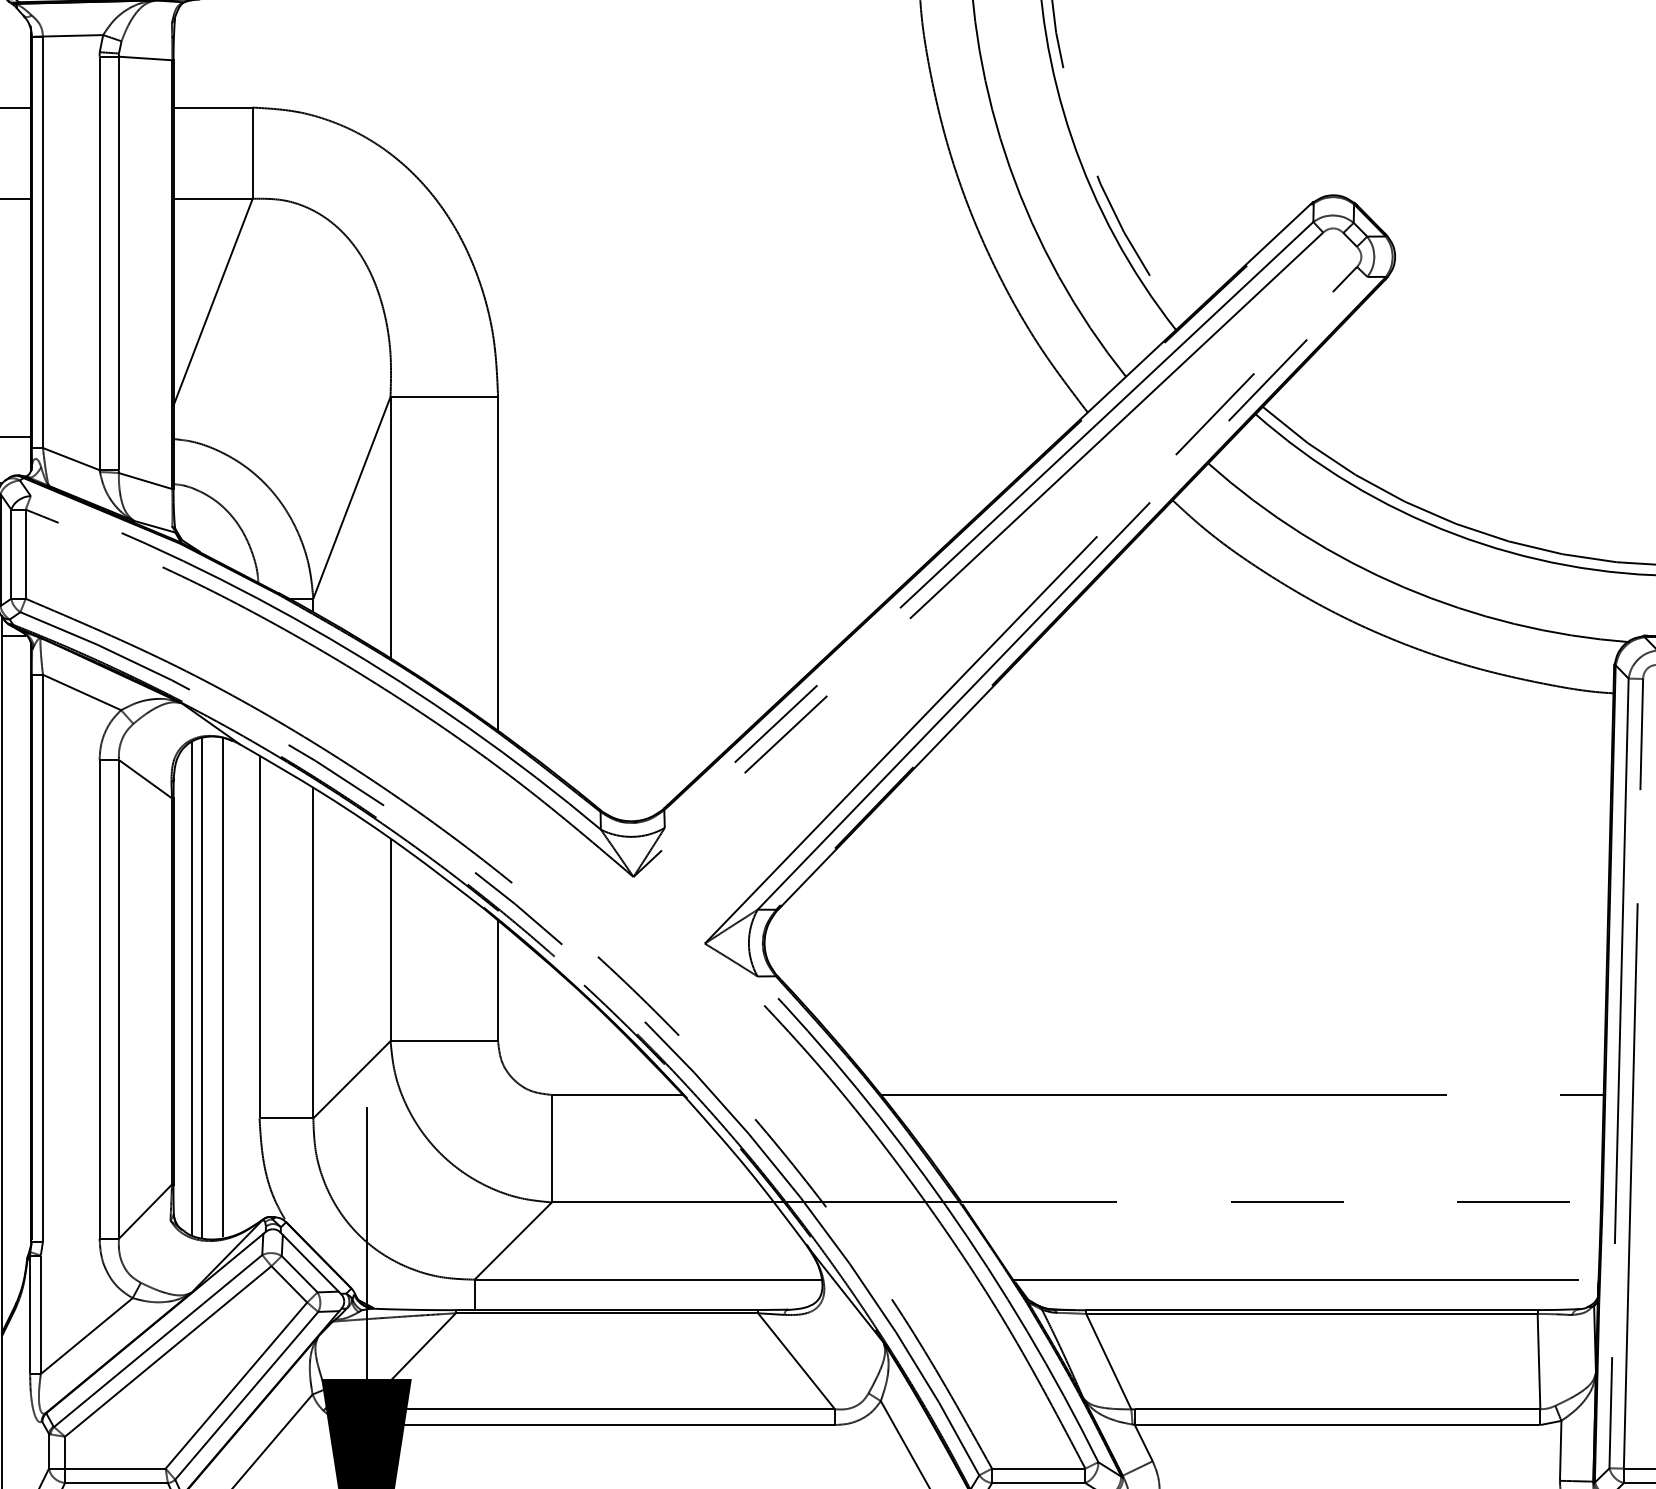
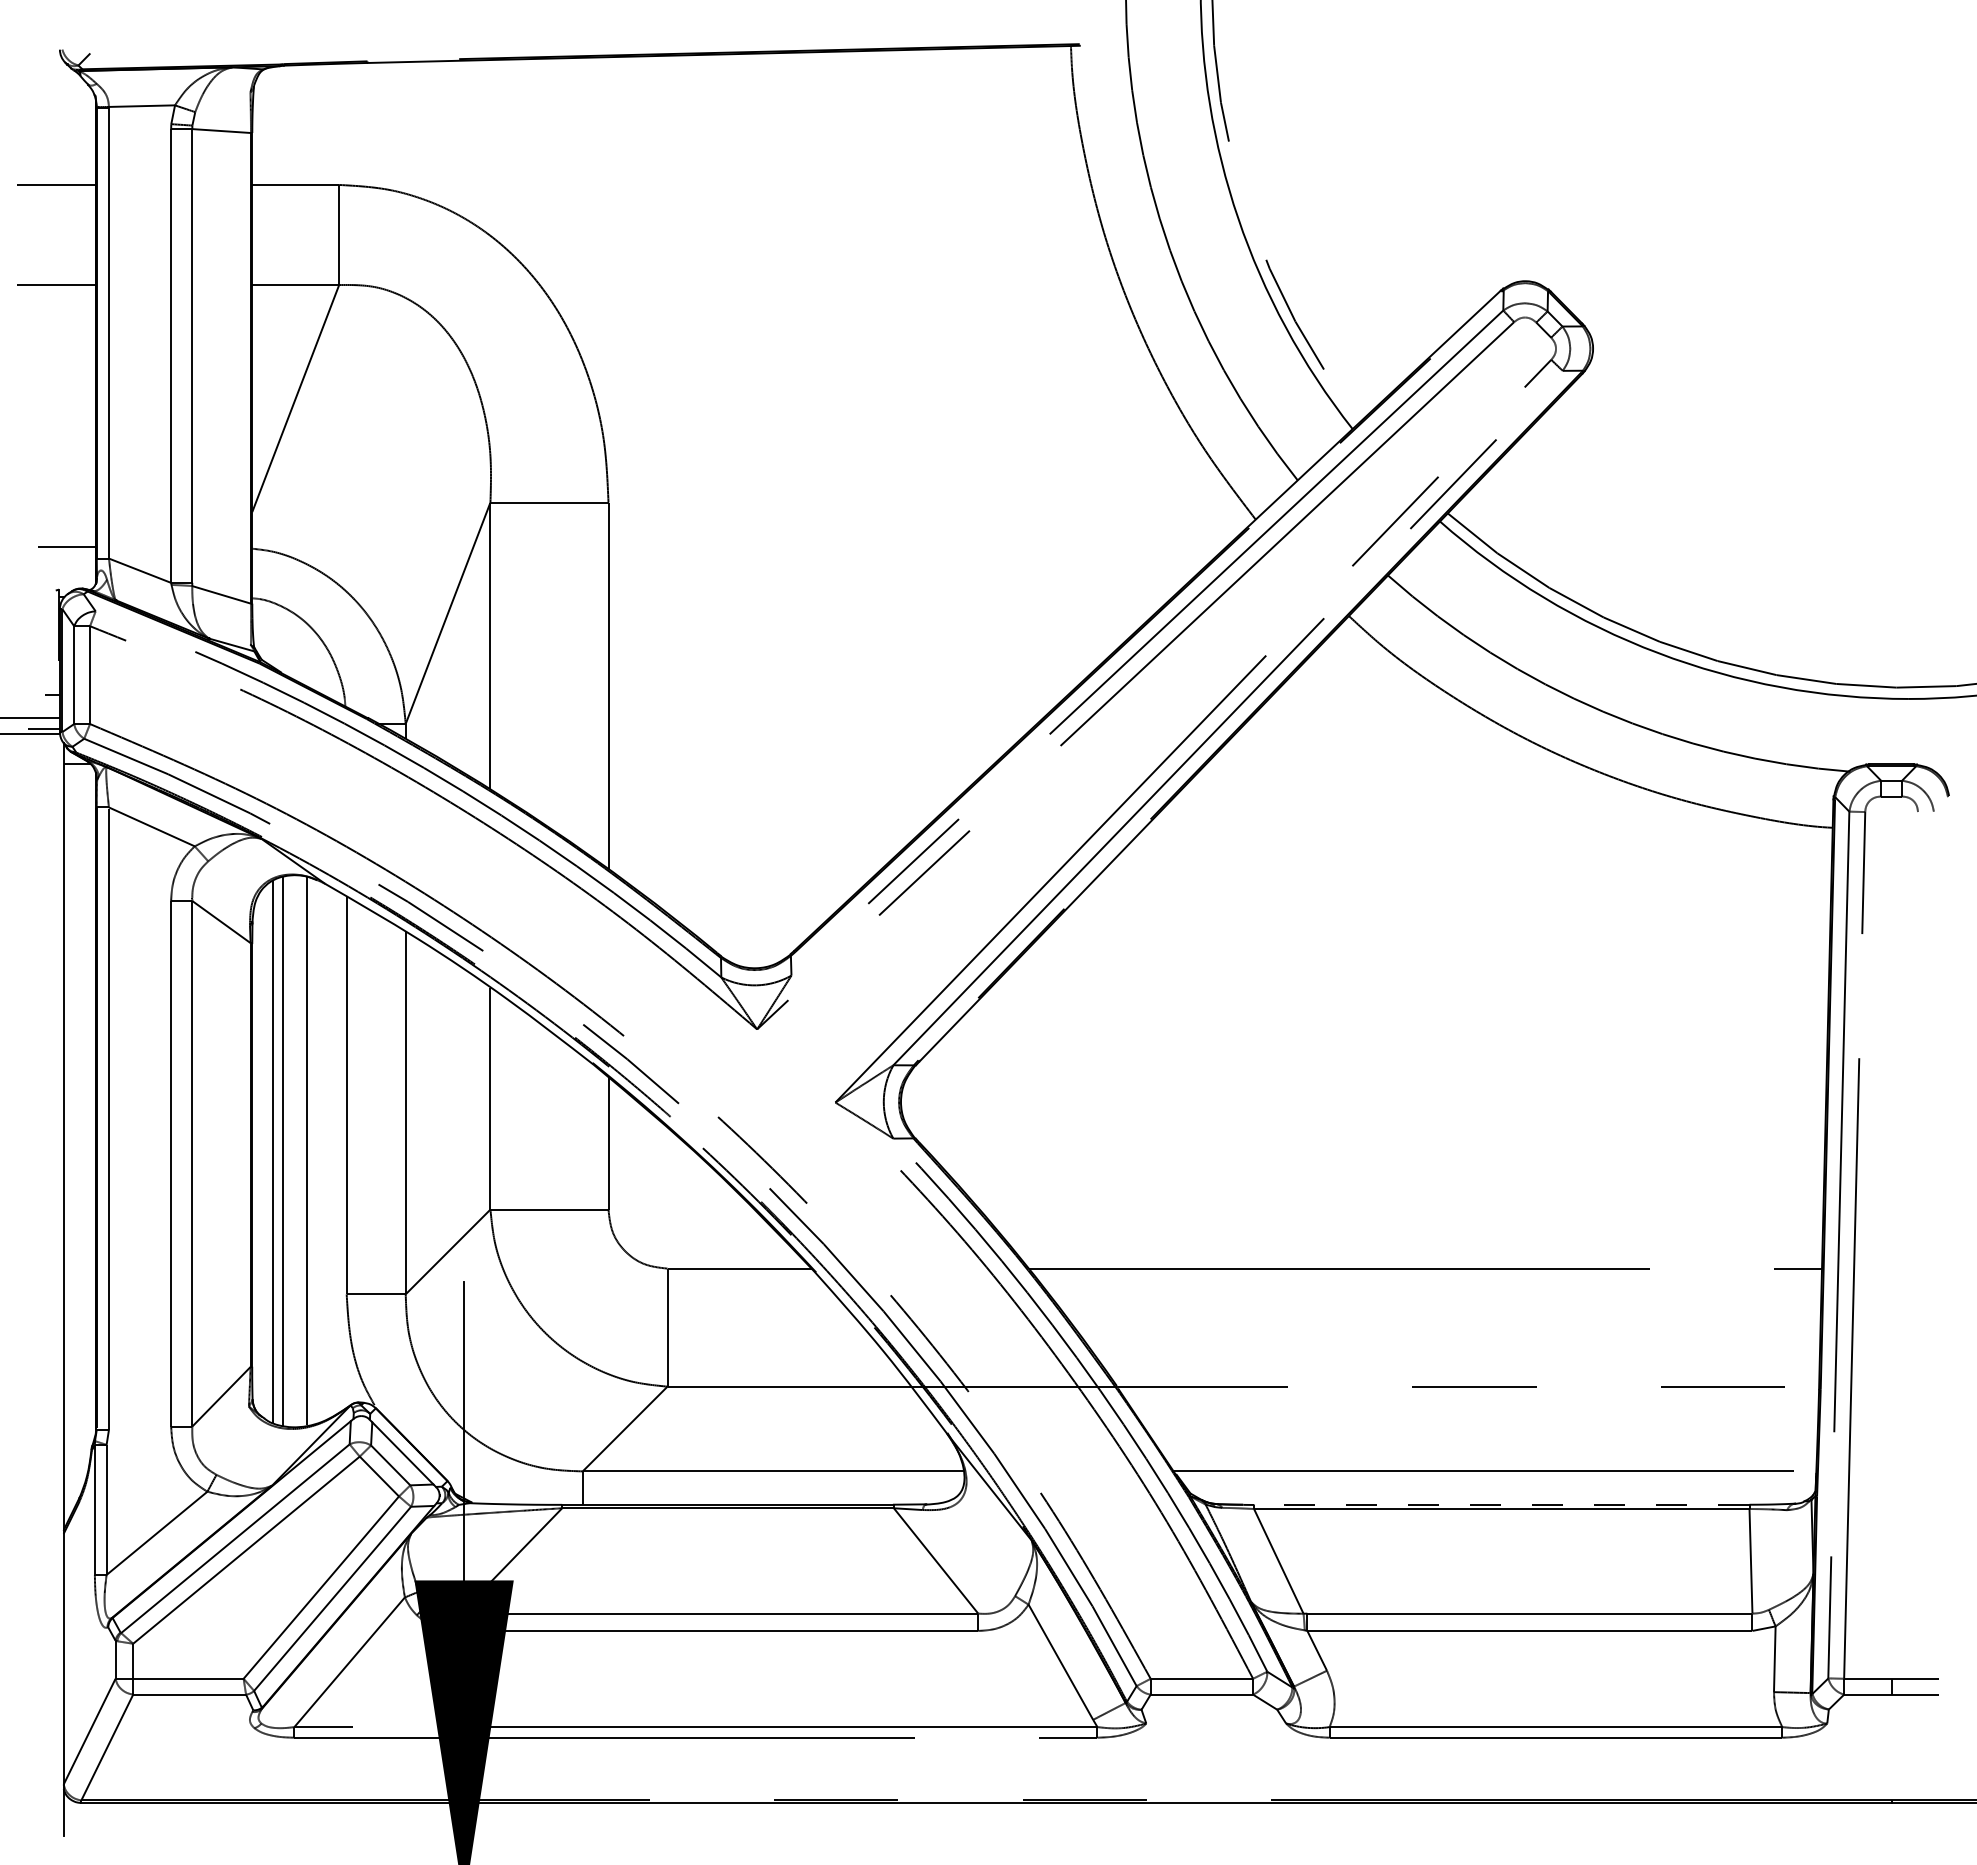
line: (1311, 1309) -> (1501, 1504), solid -> dashed

